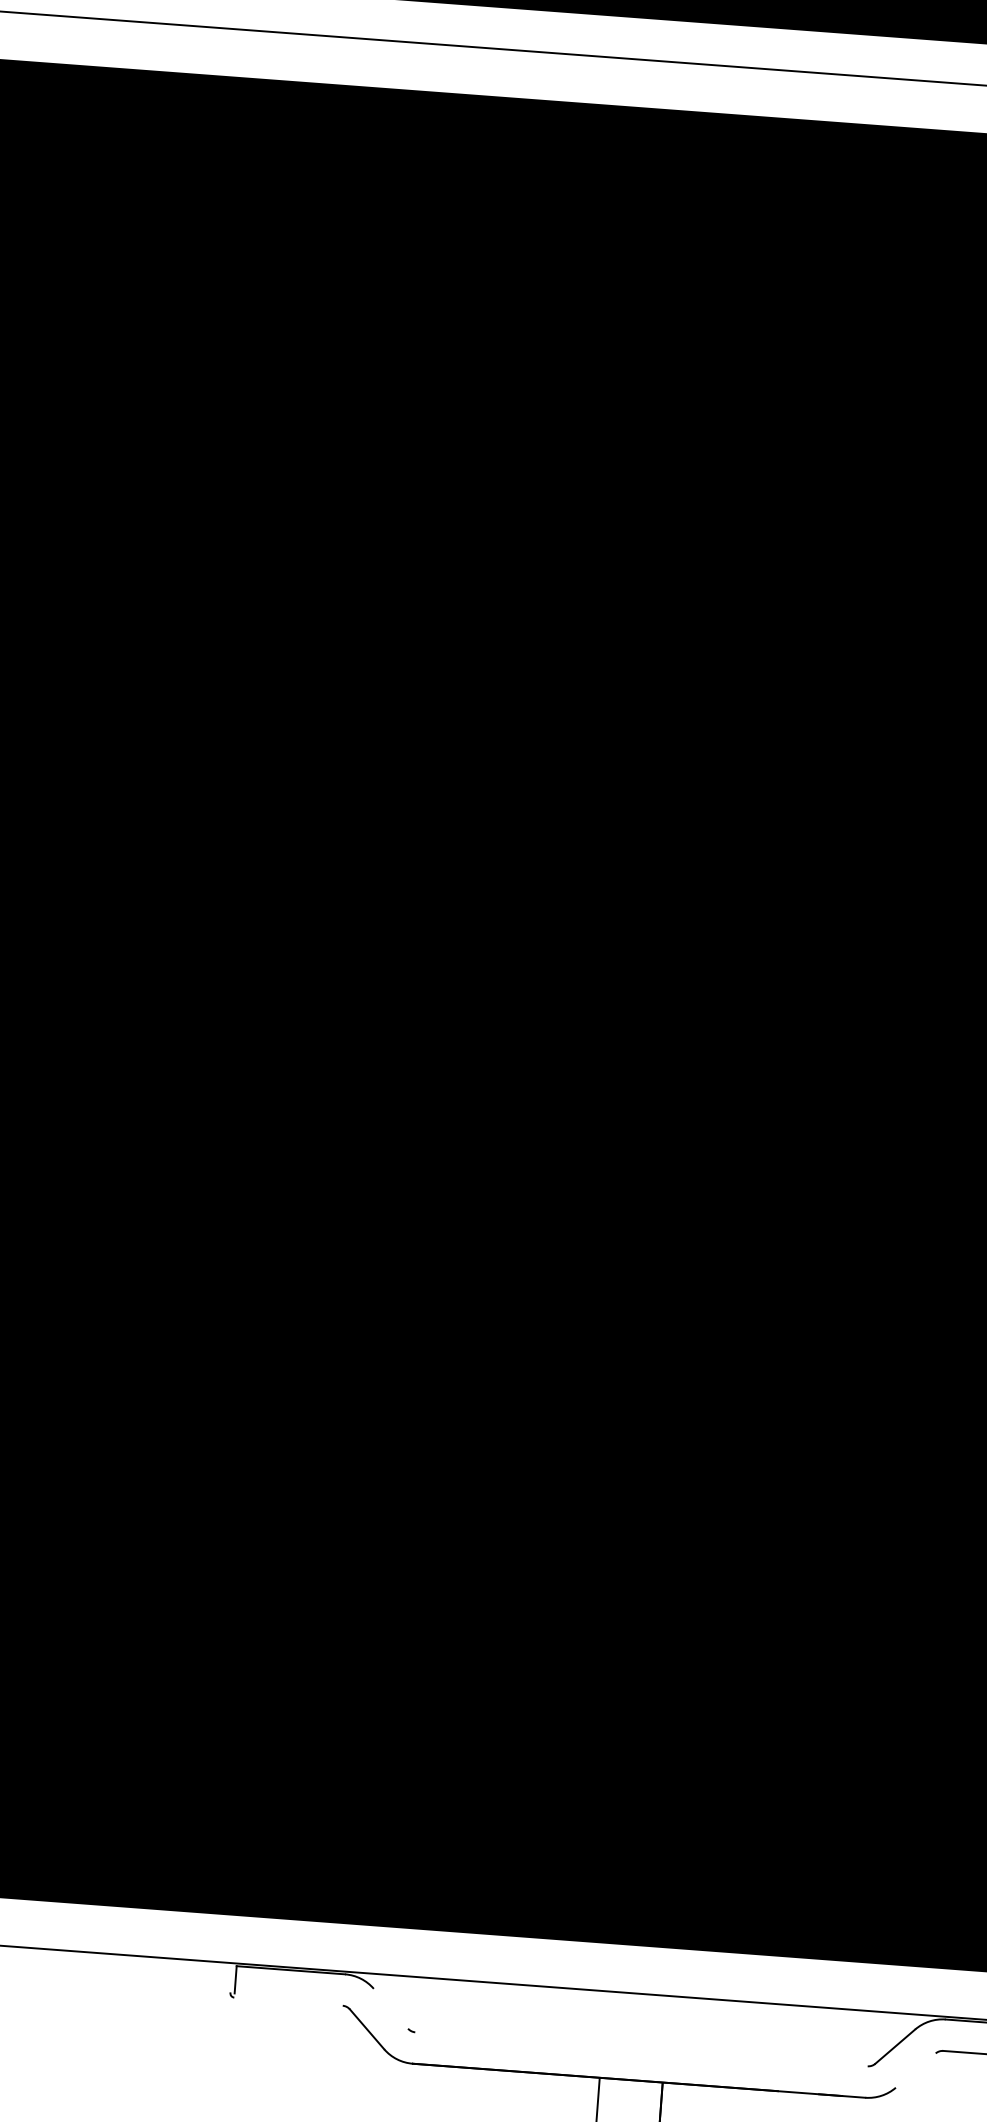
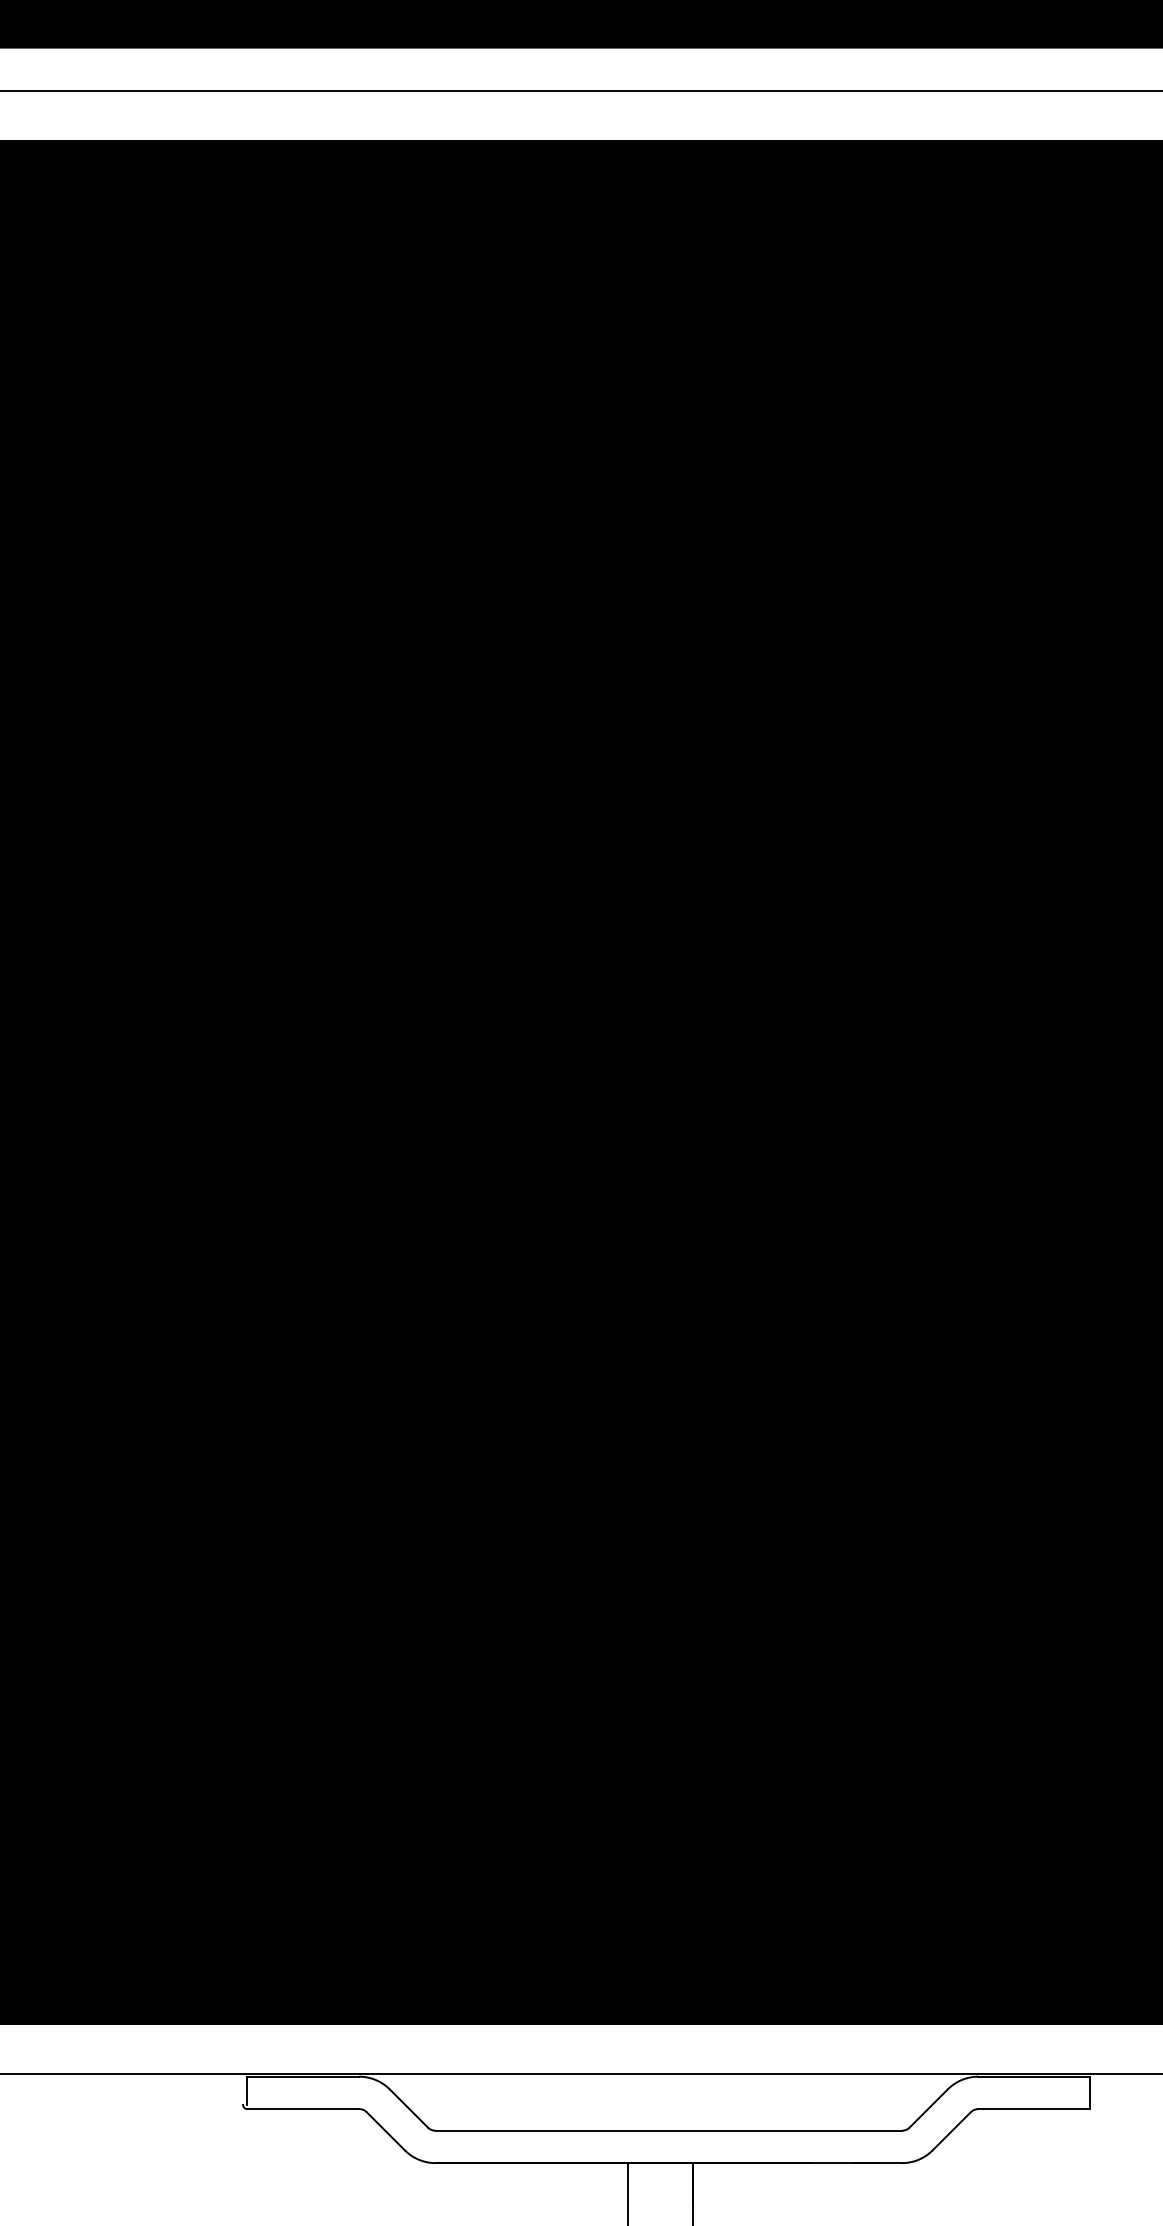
line: (288, 2002) -> (303, 2109), added
line: (390, 2008) -> (408, 2108), added
line: (641, 2049) -> (668, 2130), added
line: (915, 2070) -> (951, 2131), added

